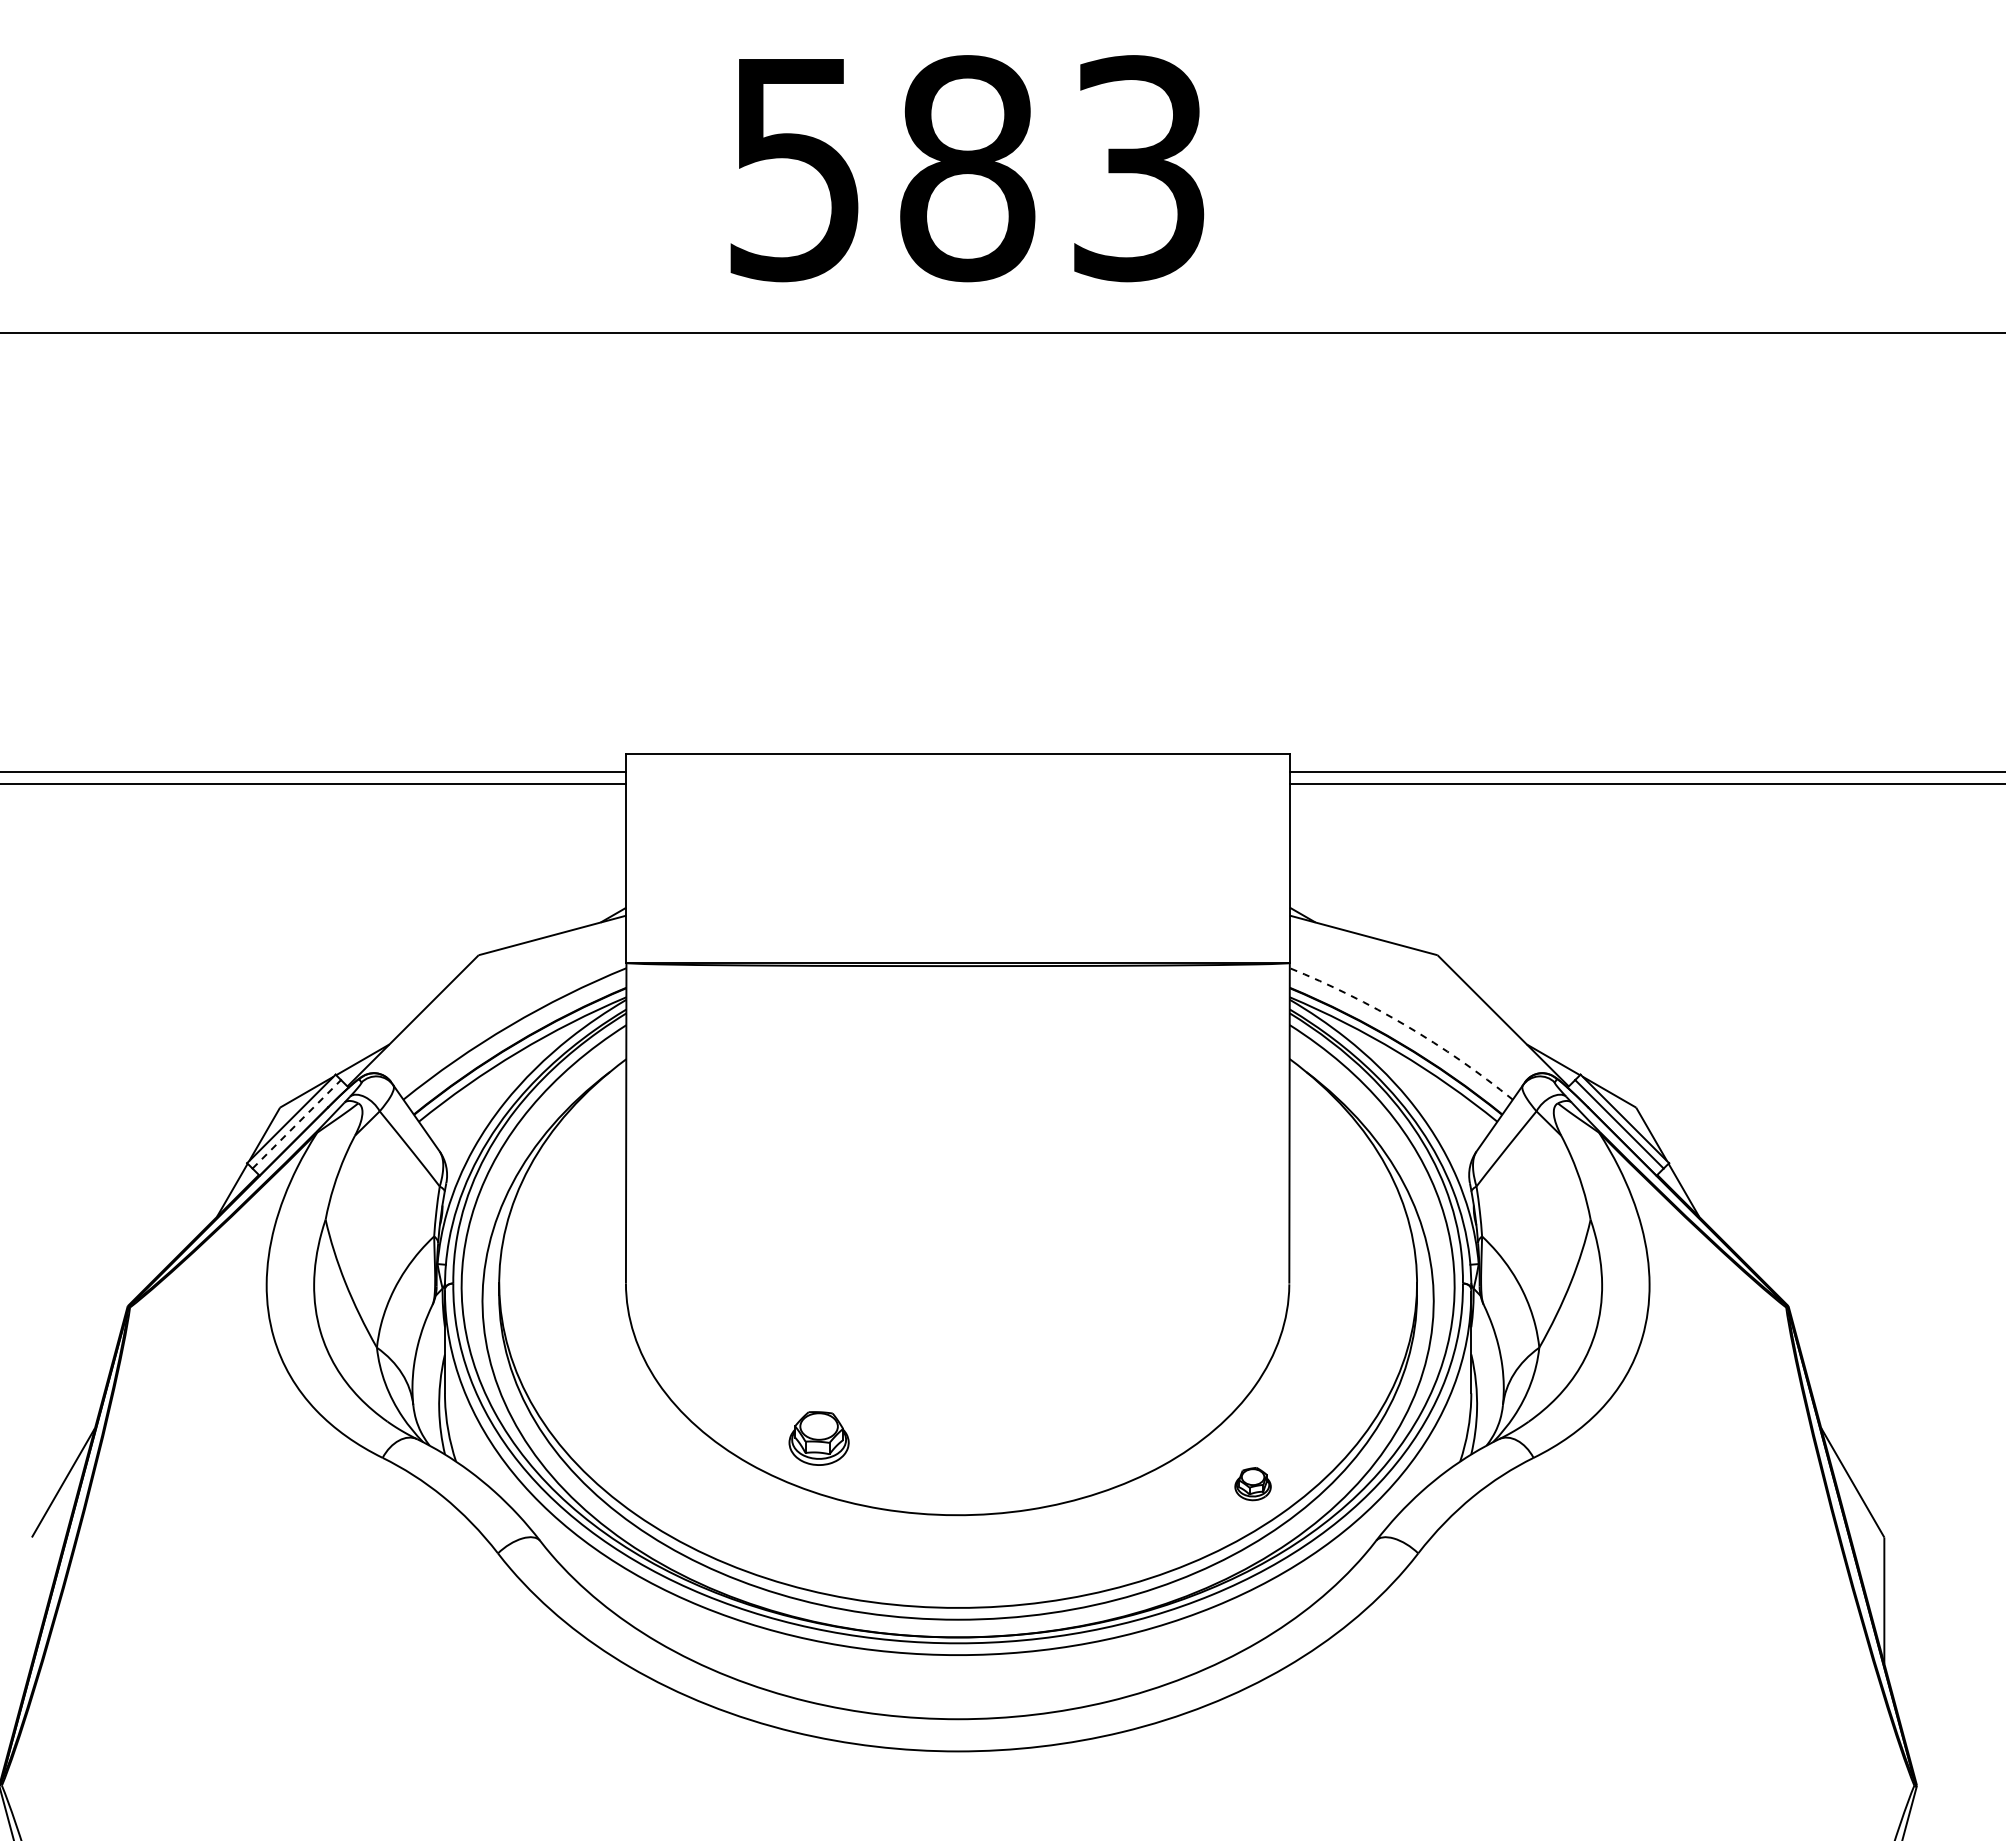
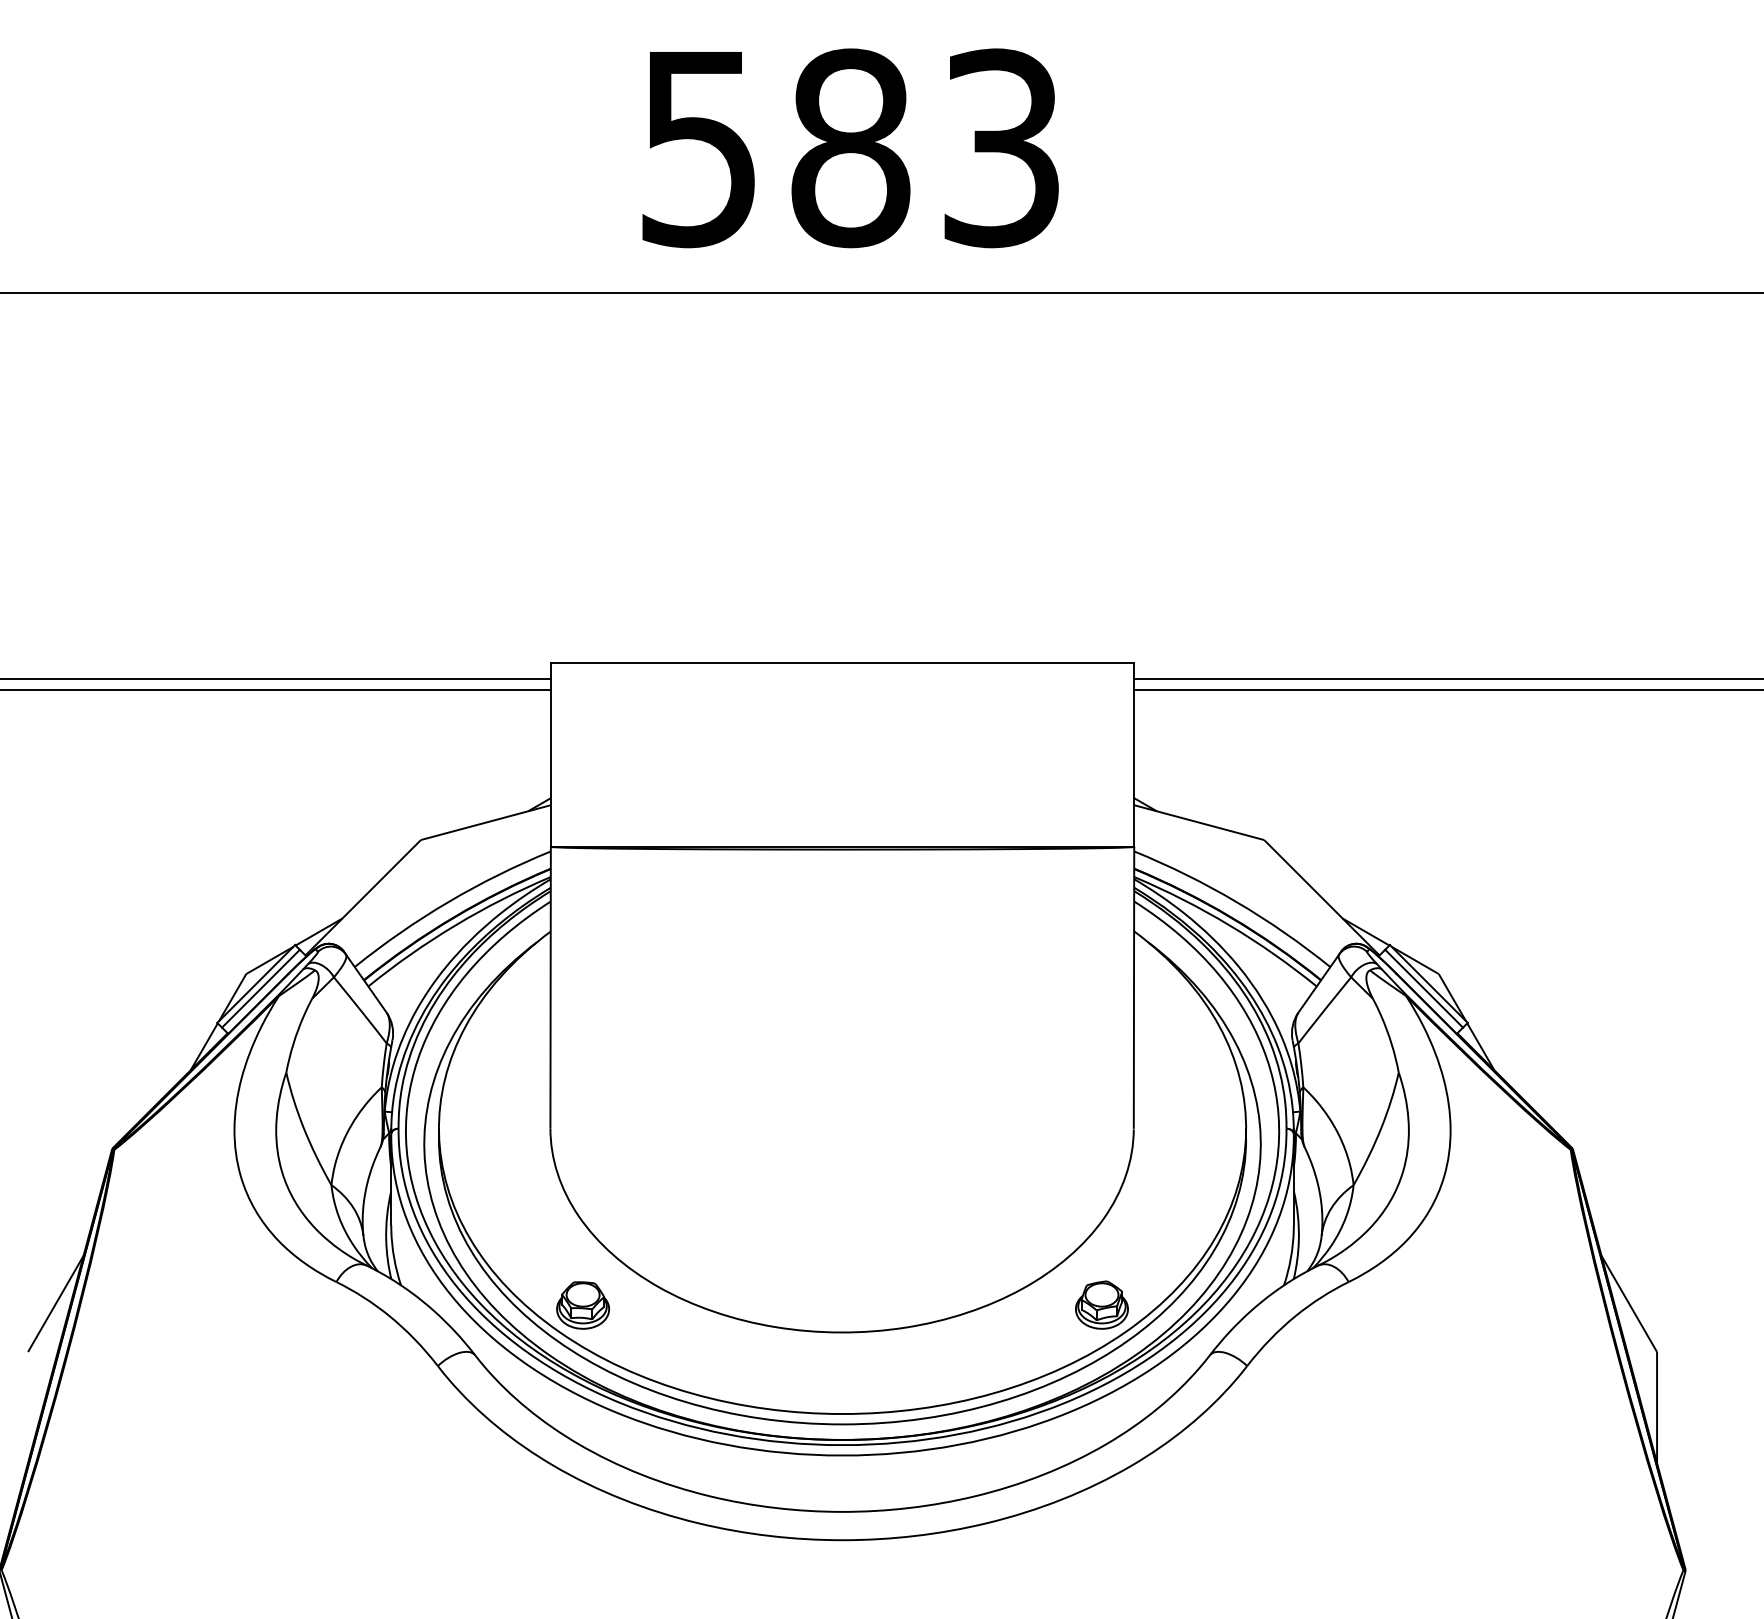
arc: (1406, 1025) -> (1236, 901), dashed -> solid
line: (296, 1124) -> (260, 988), dashed -> solid
part: (818, 1438) -> (582, 1305), moved
part: (1252, 1483) -> (1101, 1304), size x1.67

